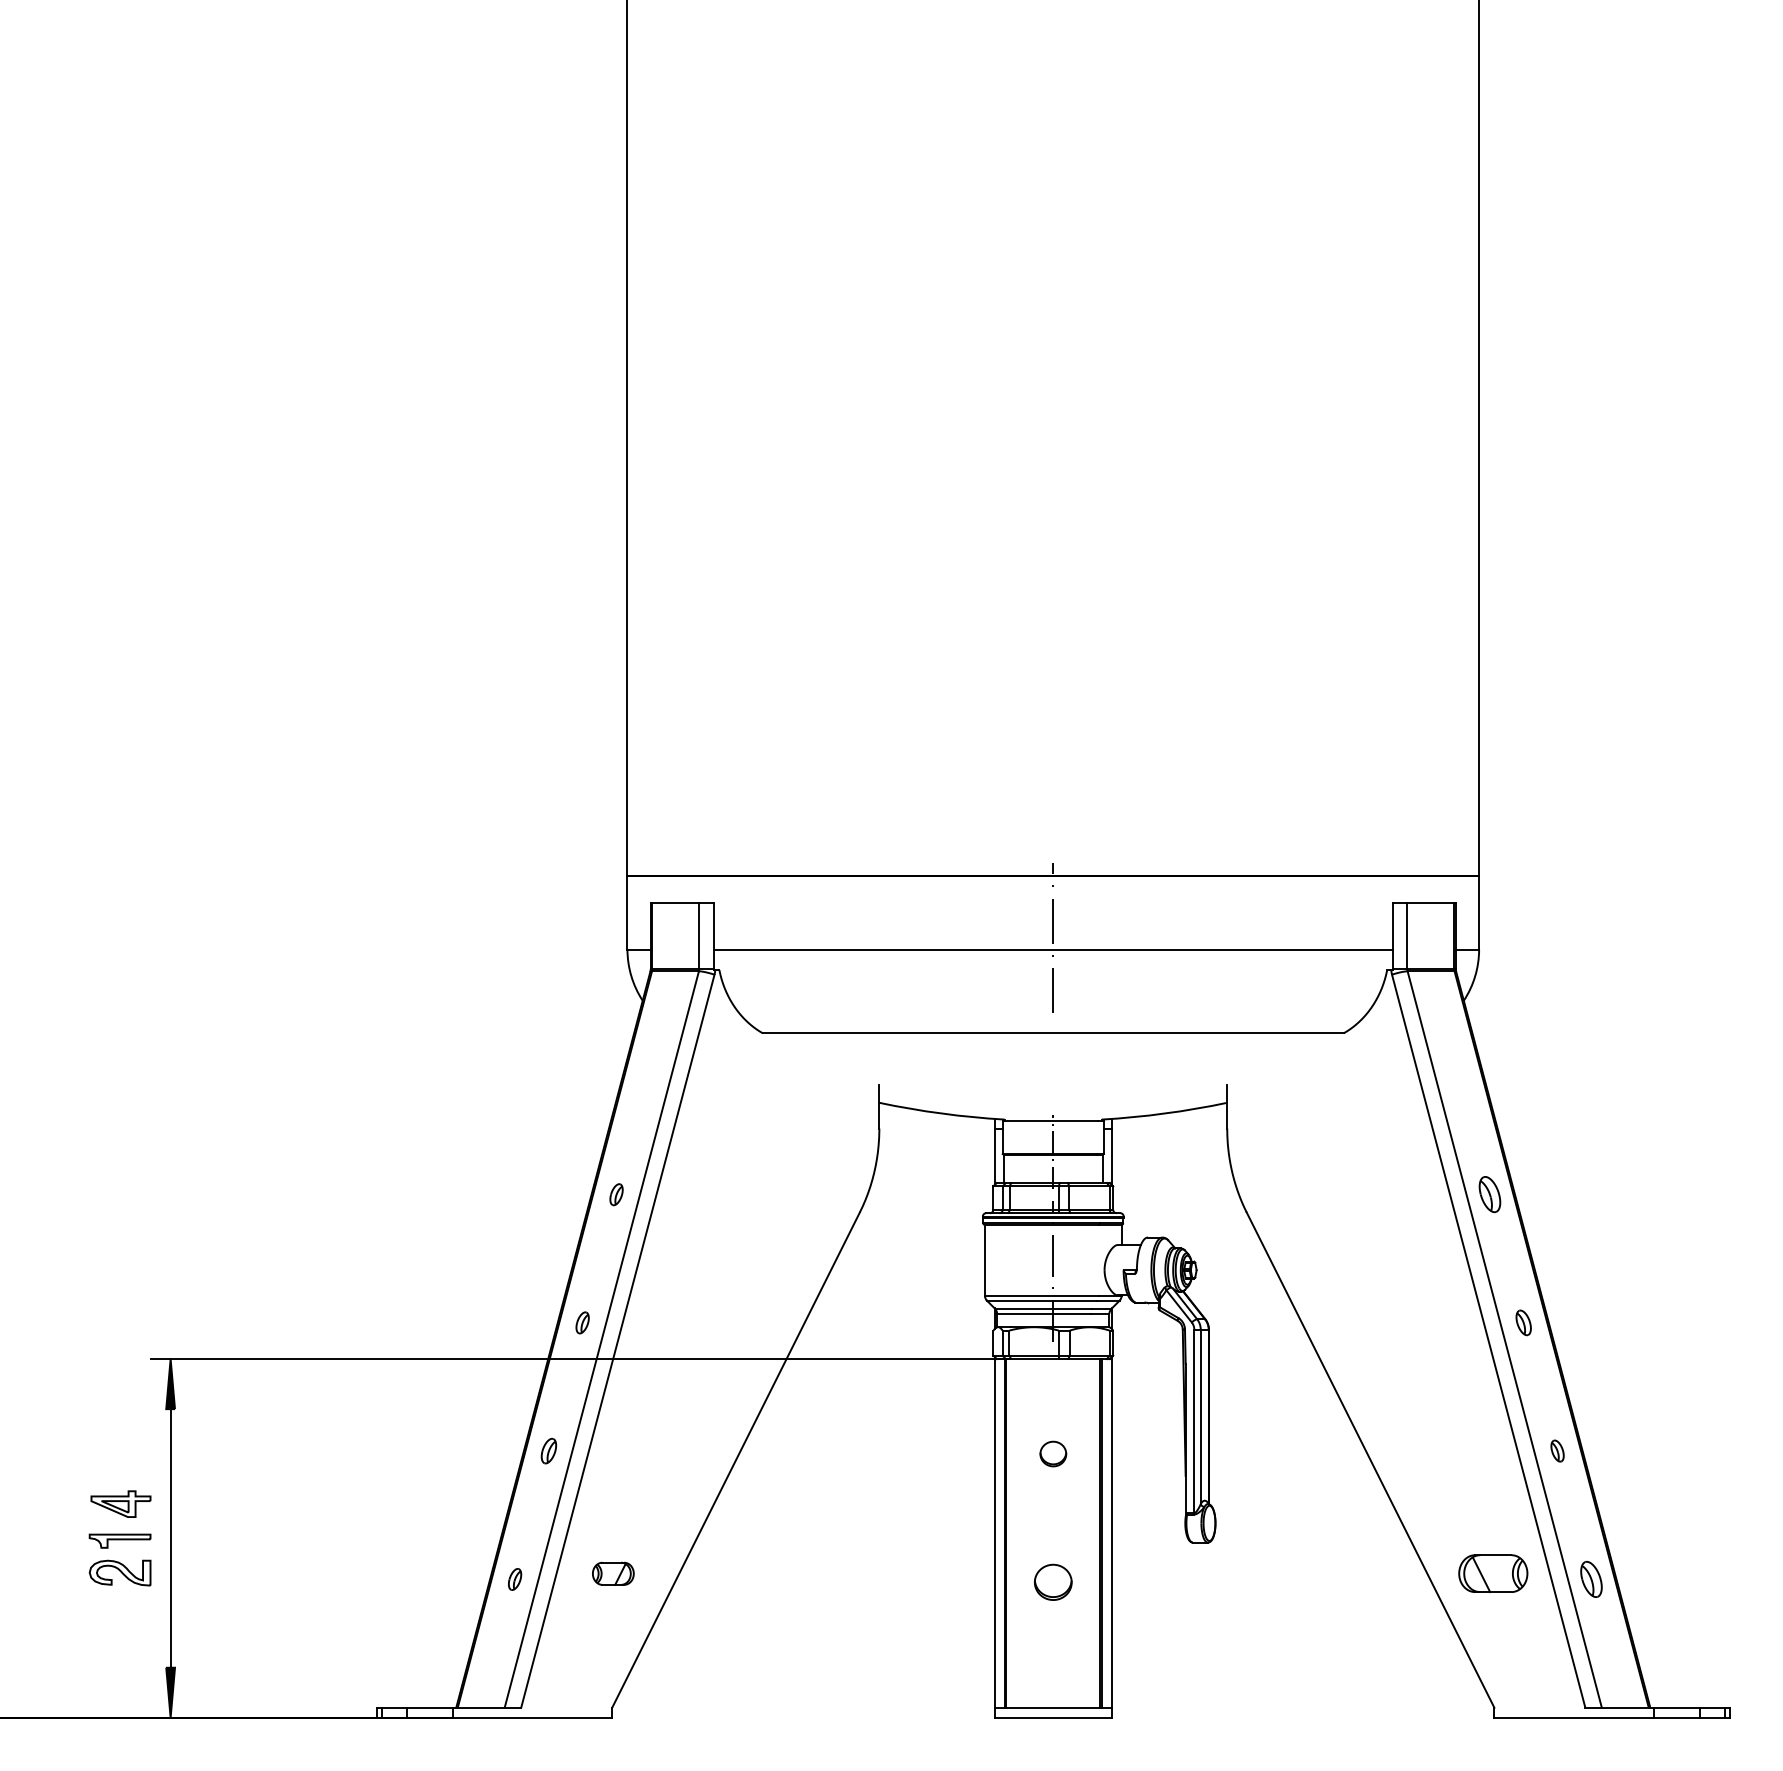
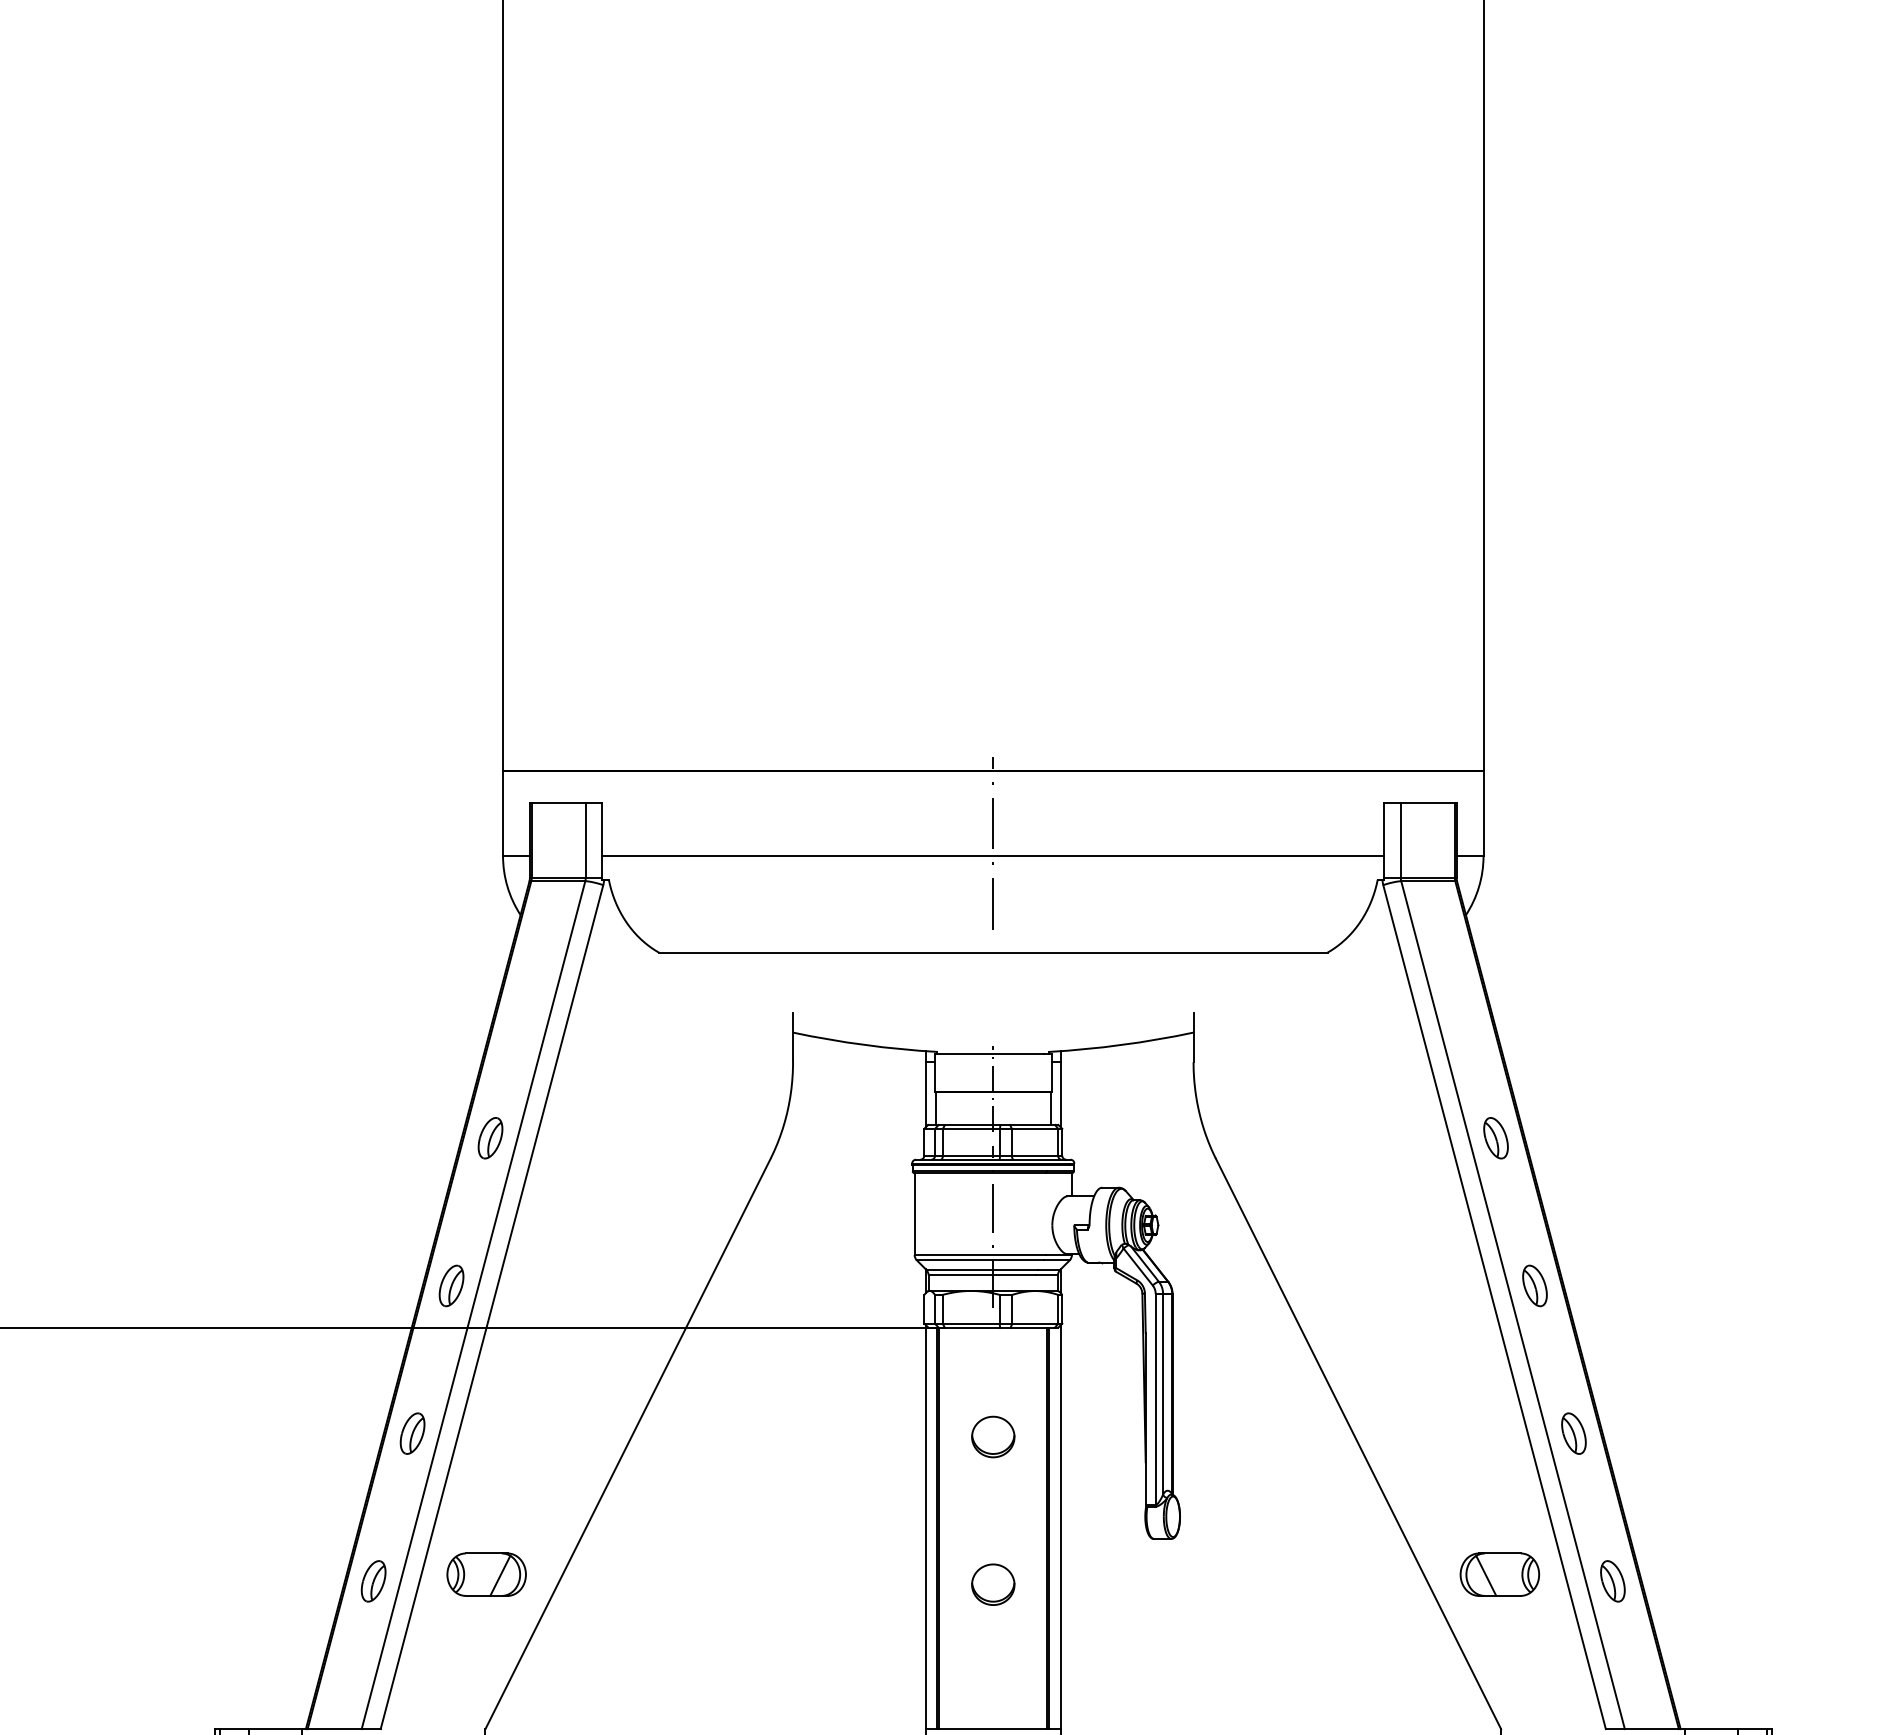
part: (616, 1194) -> (490, 1138), size x1.67
part: (582, 1322) -> (451, 1285), size x1.67
part: (1523, 1322) -> (1534, 1285), size x1.43
part: (548, 1450) -> (412, 1432), size x1.43
part: (1557, 1450) -> (1573, 1432), size x1.67
part: (1053, 1453) -> (993, 1436), size x1.43
part: (613, 1573) -> (486, 1574), size x1.67
part: (514, 1579) -> (372, 1581), size x1.67

